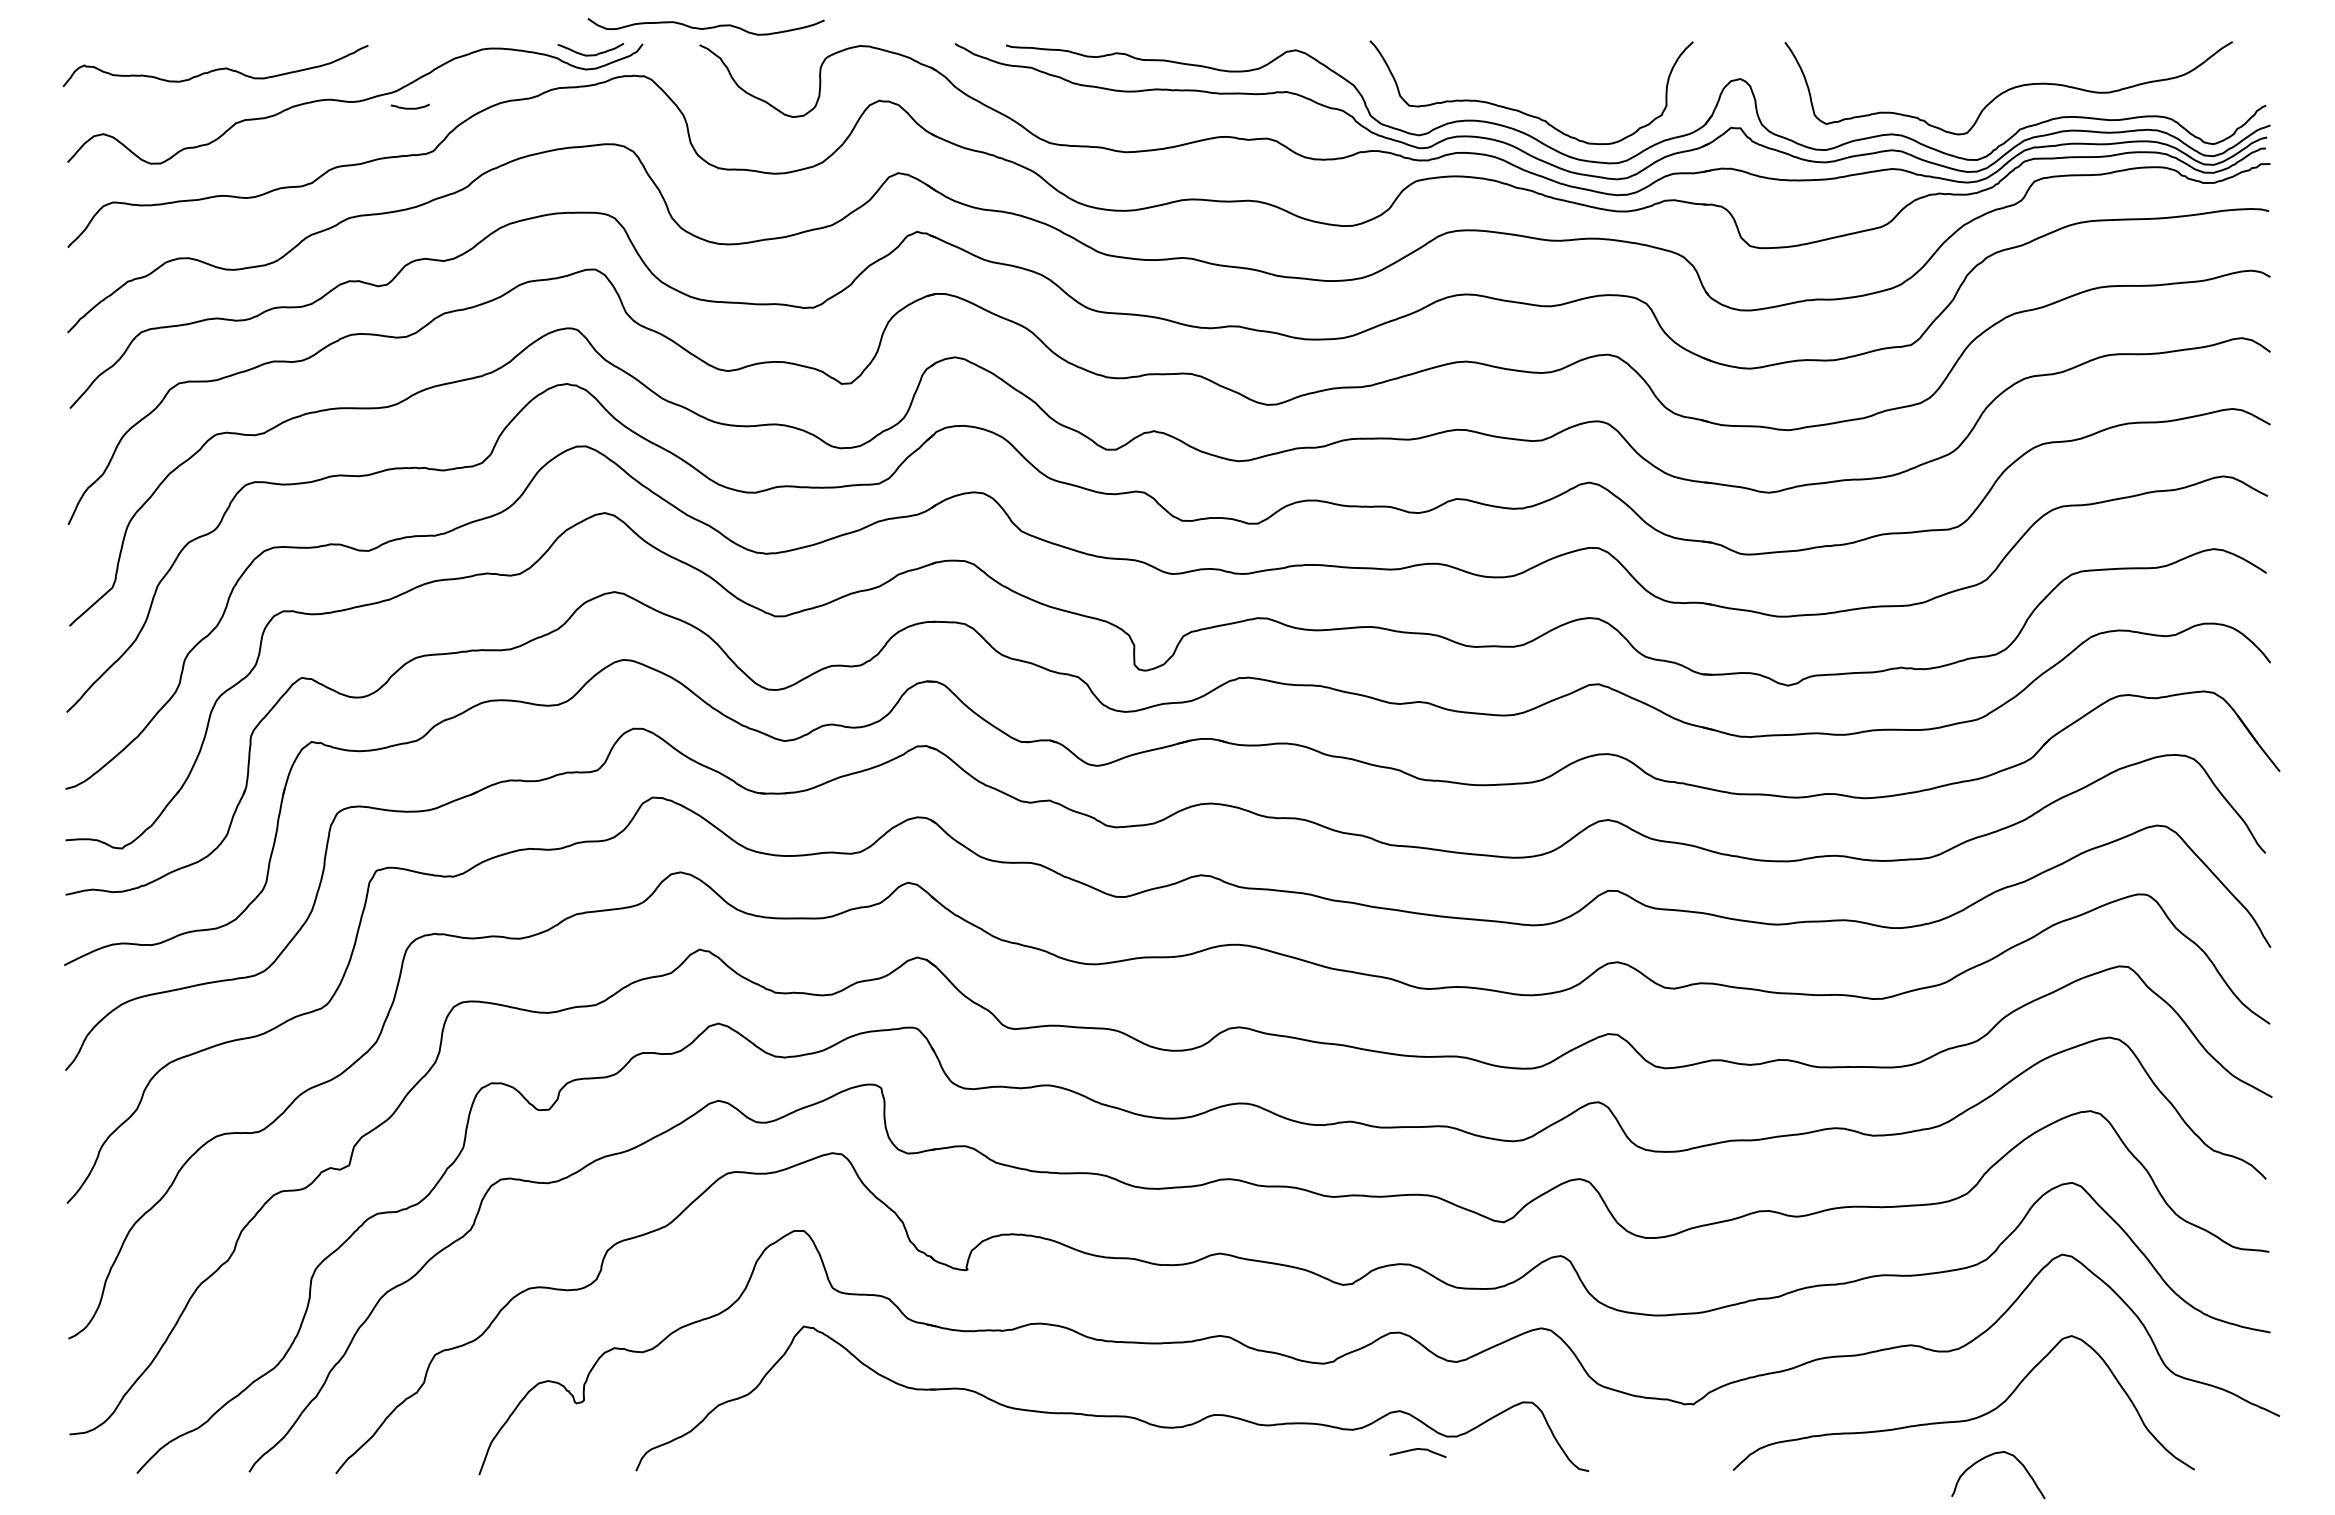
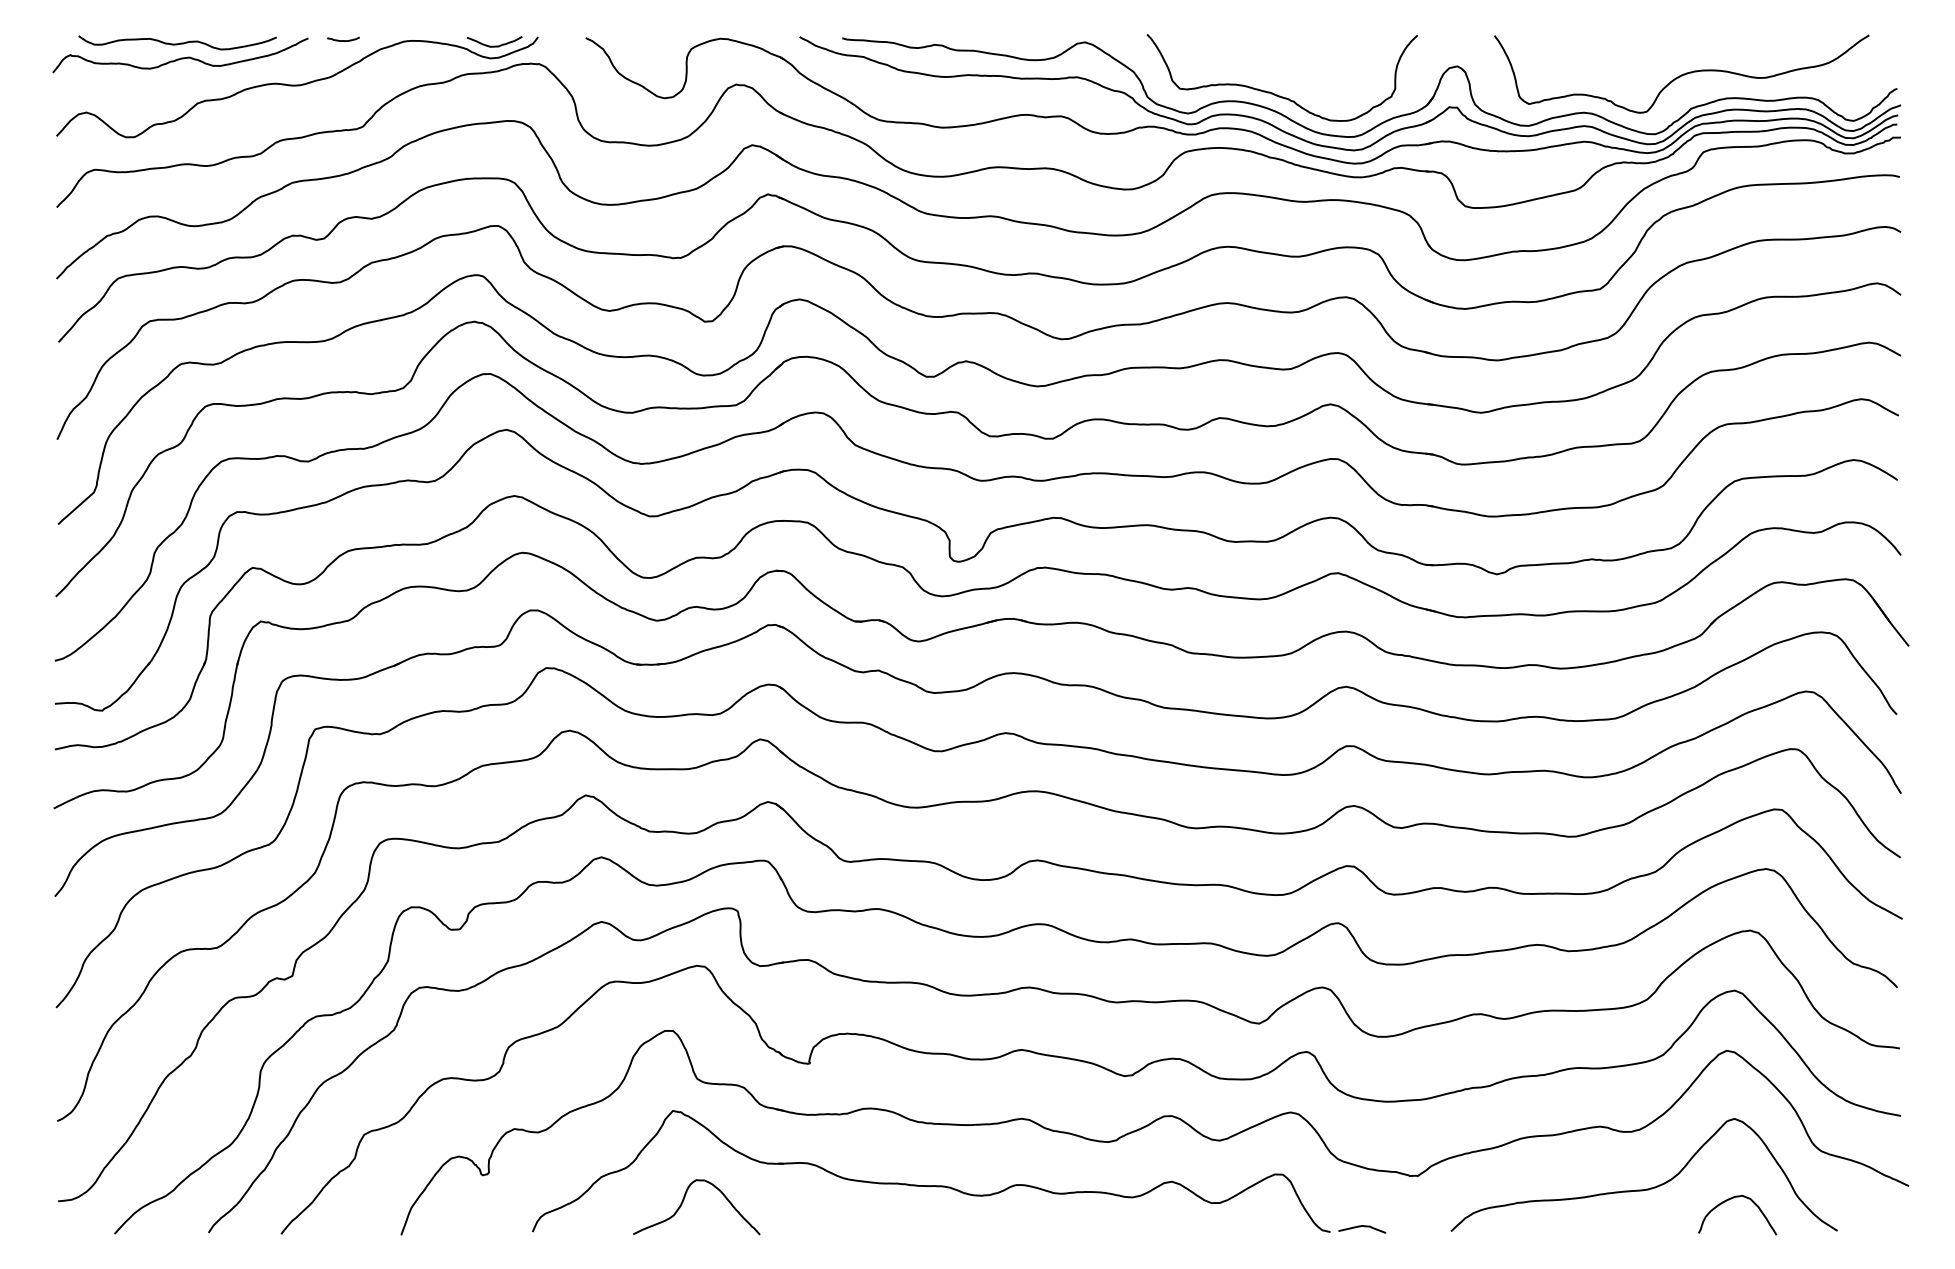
curve: (705, 27) -> (177, 43), moved
curve: (409, 107) -> (342, 40), moved
curve: (816, 1434) -> (683, 1201), added
curve: (1415, 1450) -> (1360, 1227), moved
curve: (1990, 1456) -> (1731, 1199), moved

